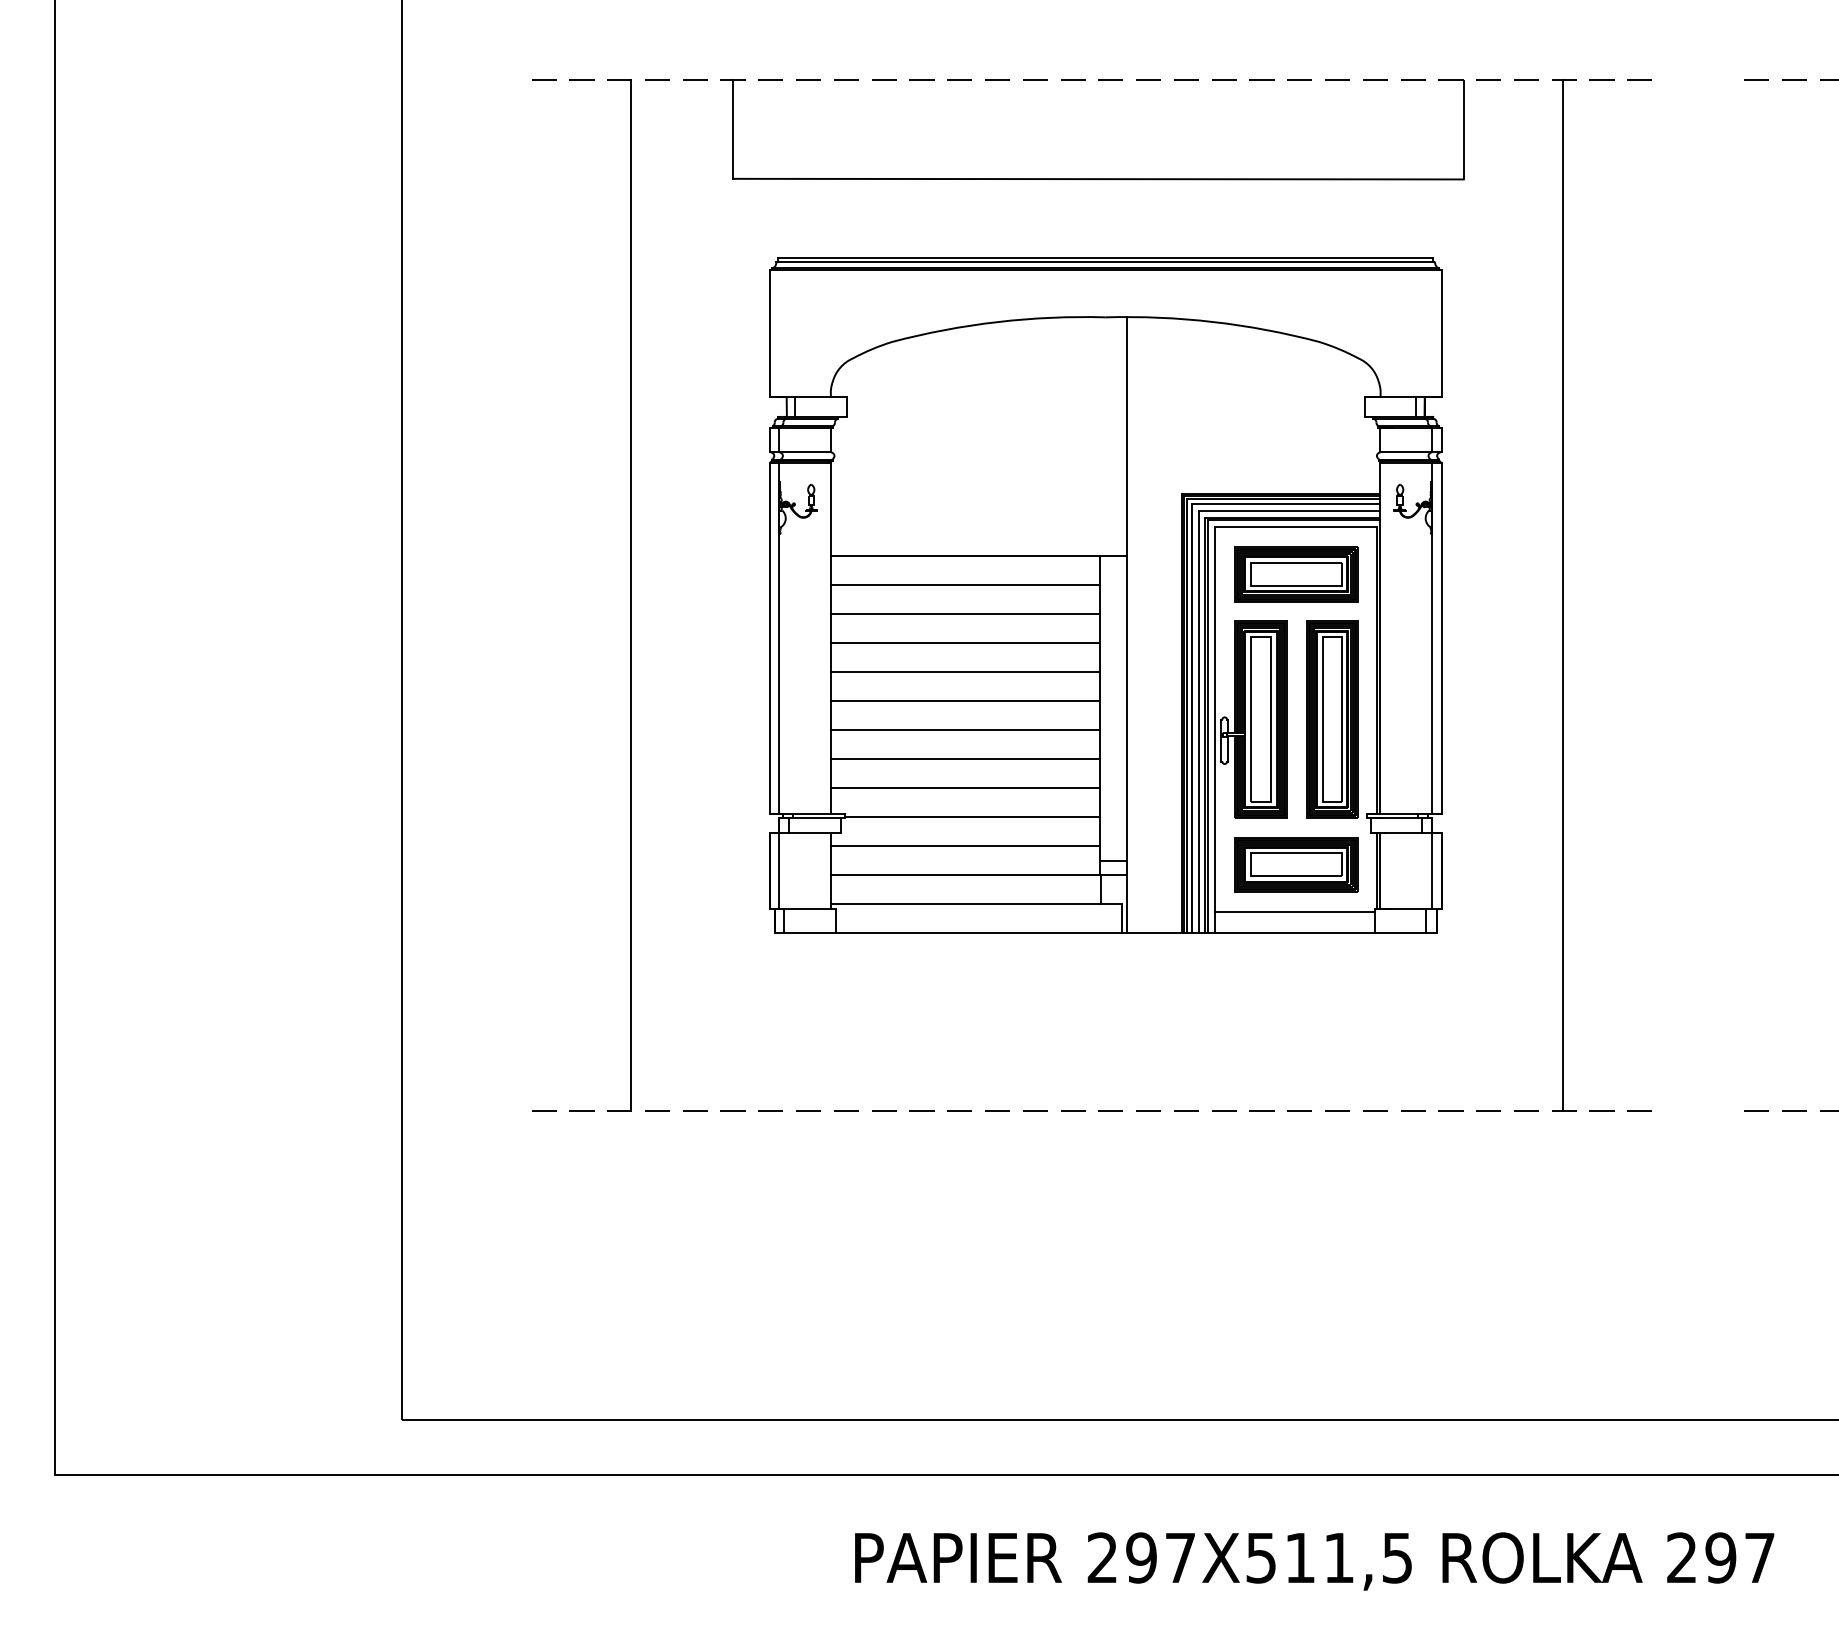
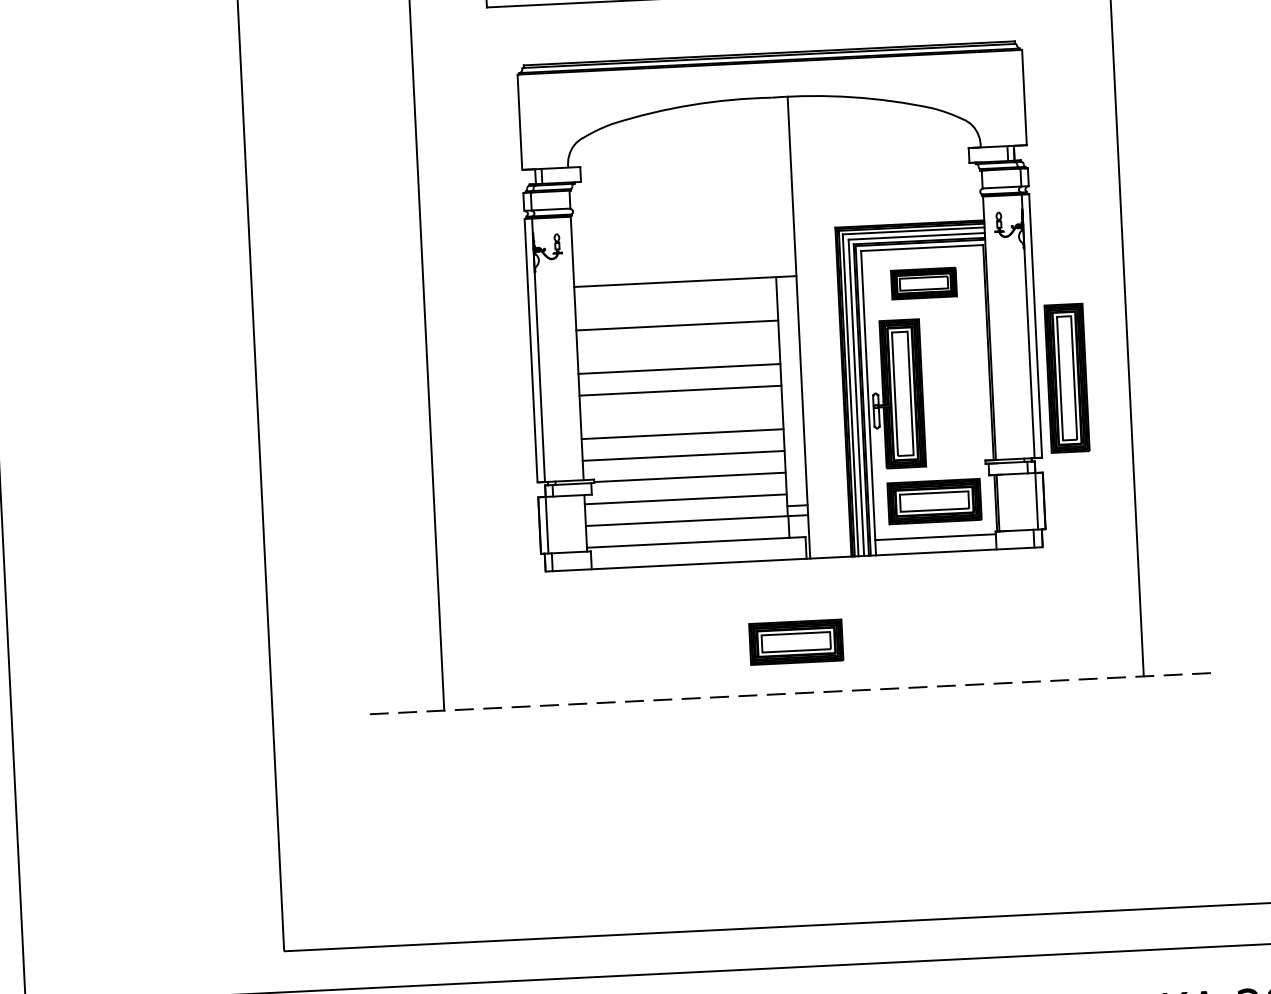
part: (1296, 574) -> (924, 283), size x0.7
line: (965, 585) -> (676, 304), removed
line: (965, 643) -> (678, 347), removed
part: (1332, 719) -> (1067, 378), moved
line: (965, 729) -> (681, 412), removed
part: (1103, 1042) -> (796, 641), added

